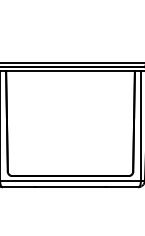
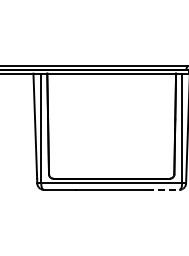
line: (122, 186) -> (163, 189), solid -> dashed

